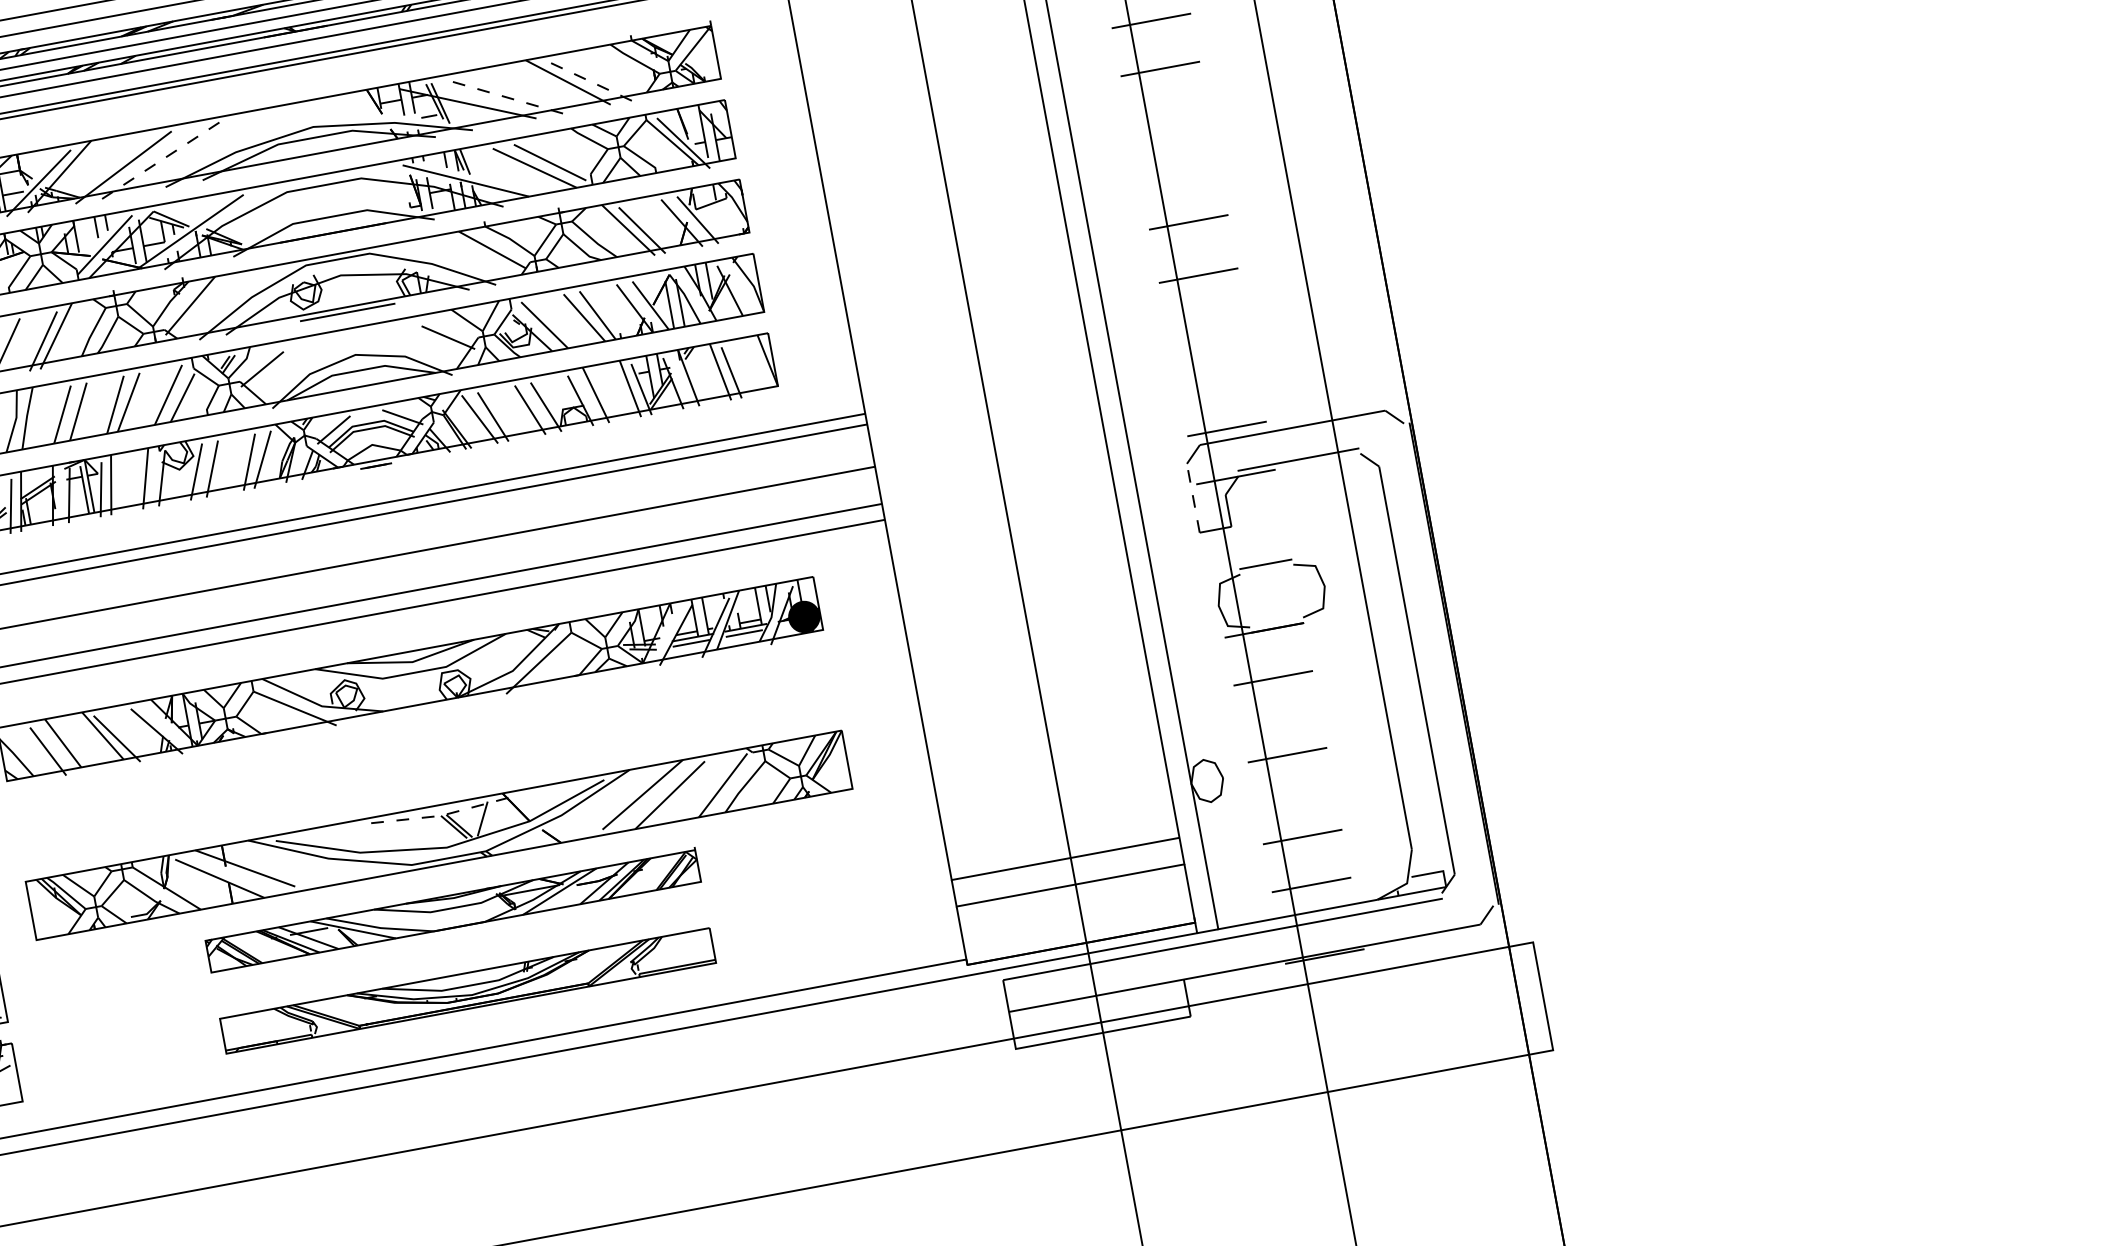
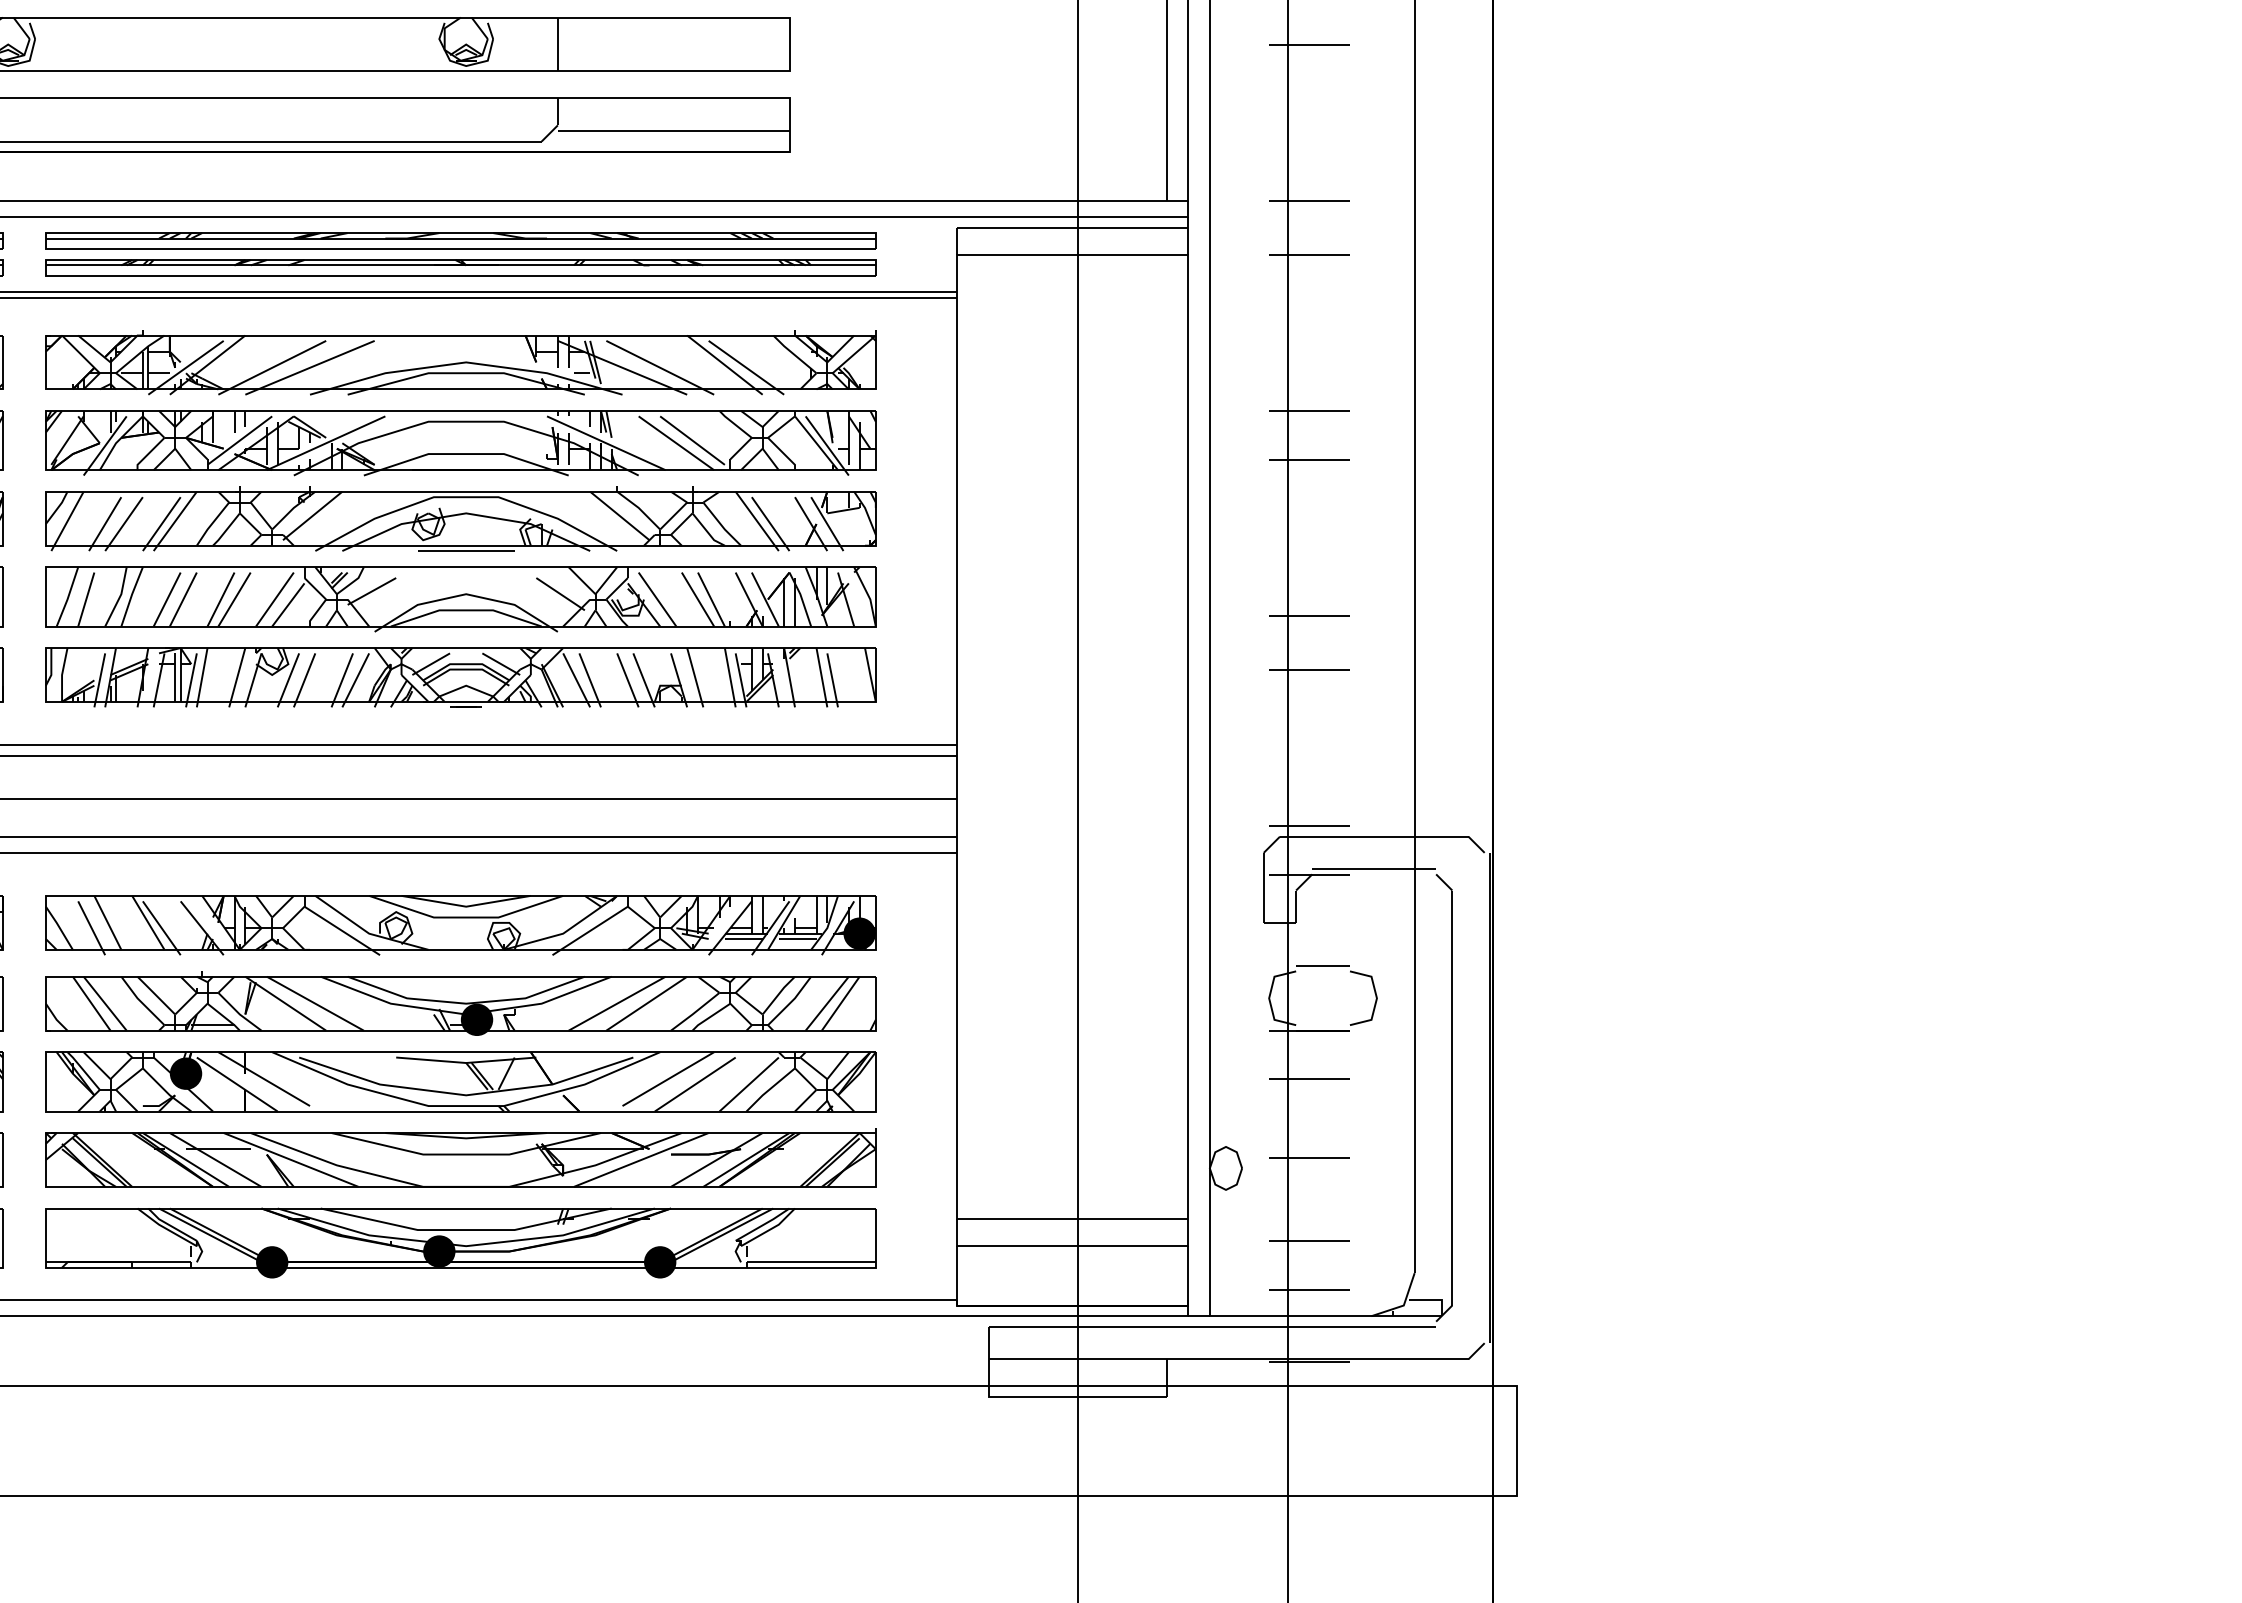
line: (589, 80) -> (746, 367), dashed -> solid
line: (504, 96) -> (659, 367), dashed -> solid
line: (160, 161) -> (309, 368), dashed -> solid
line: (1192, 497) -> (1263, 887), dashed -> solid
part: (424, 758) -> (460, 1003), added
line: (441, 816) -> (466, 1063), dashed -> solid
fill: (166, 877) -> (185, 1073), added
part: (452, 909) -> (460, 1157), size x1.67
part: (468, 993) -> (460, 1242), size x1.67

